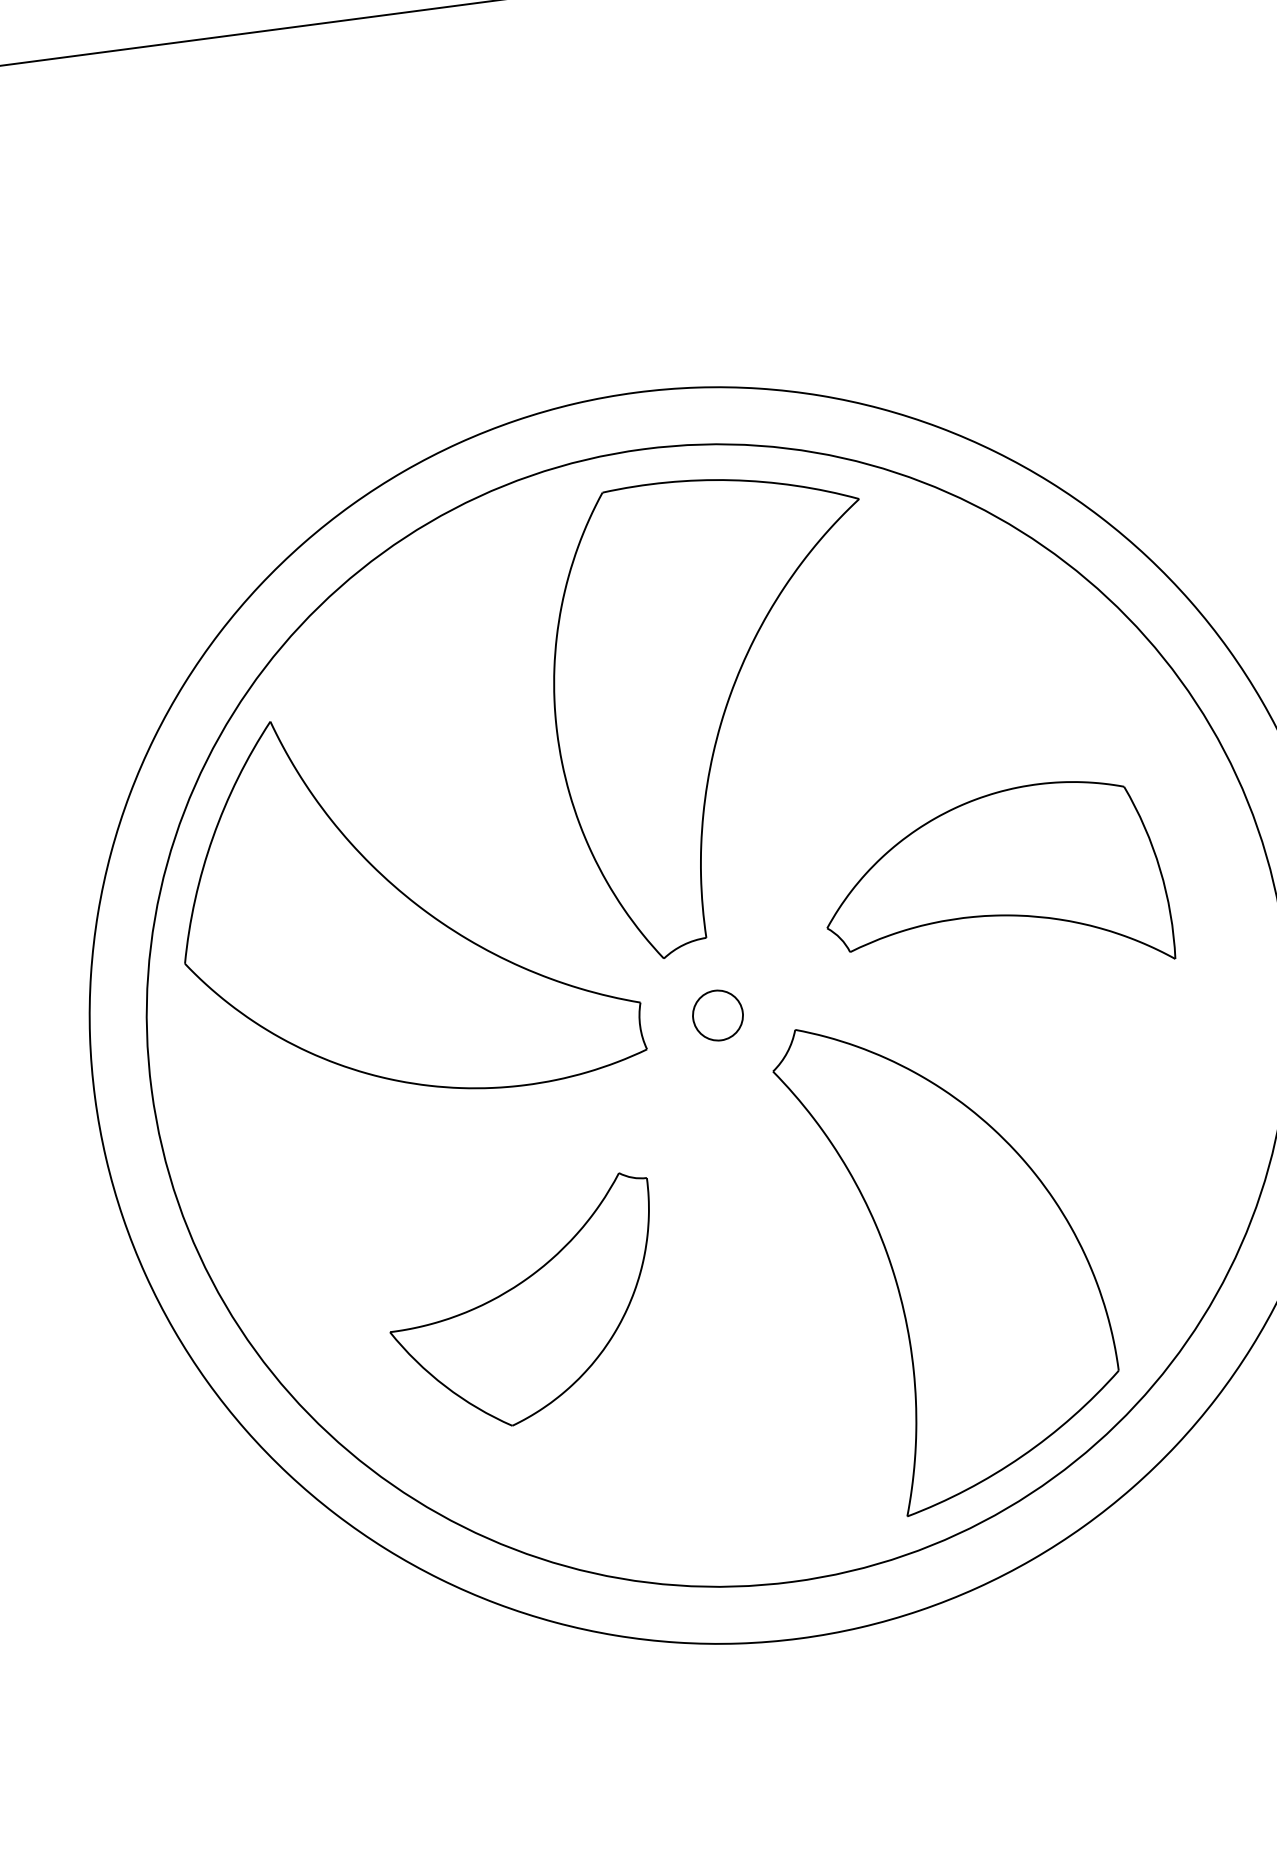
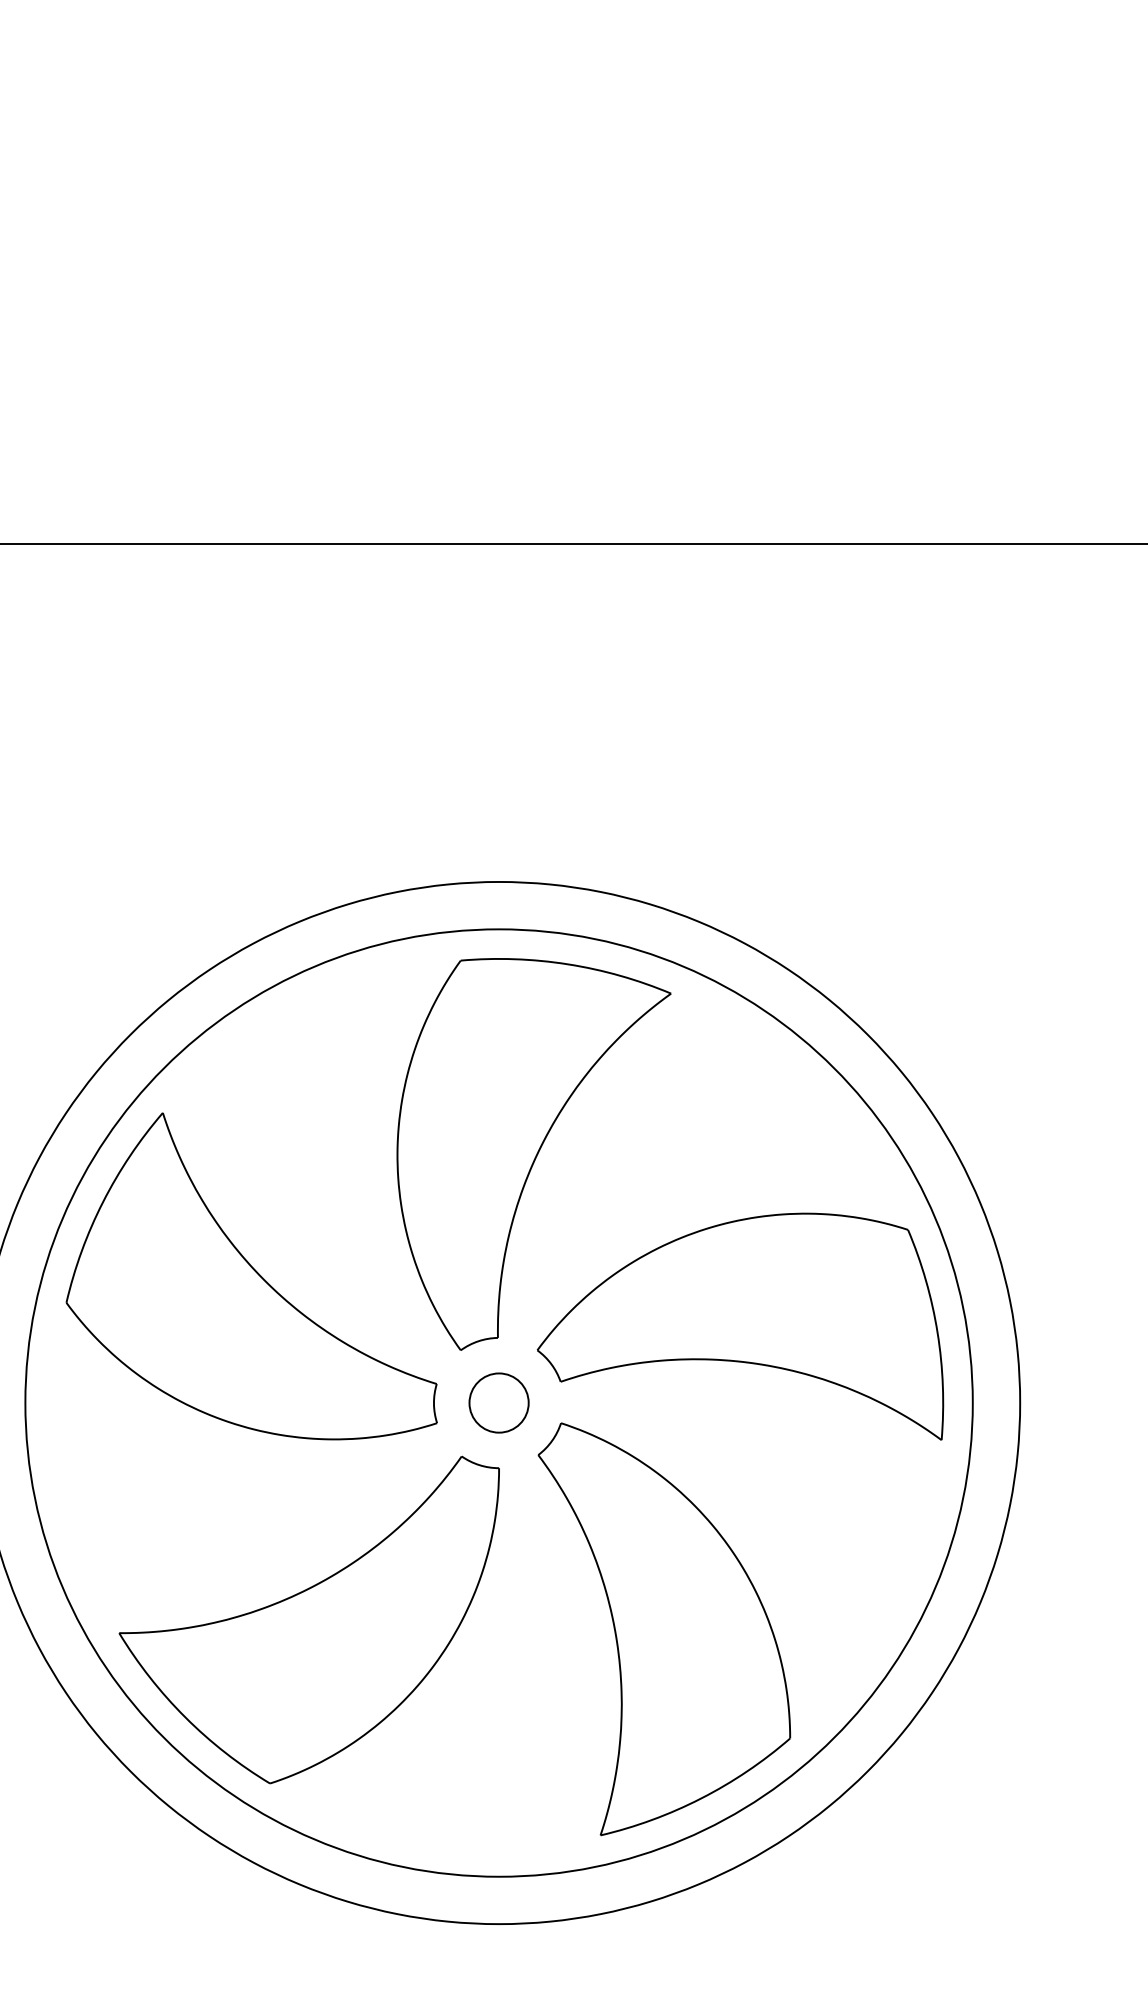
part: (994, 886) -> (740, 1326), size x1.43
circle: (717, 1014) -> (498, 1402), size x1.43
part: (524, 1304) -> (308, 1619), size x1.67

